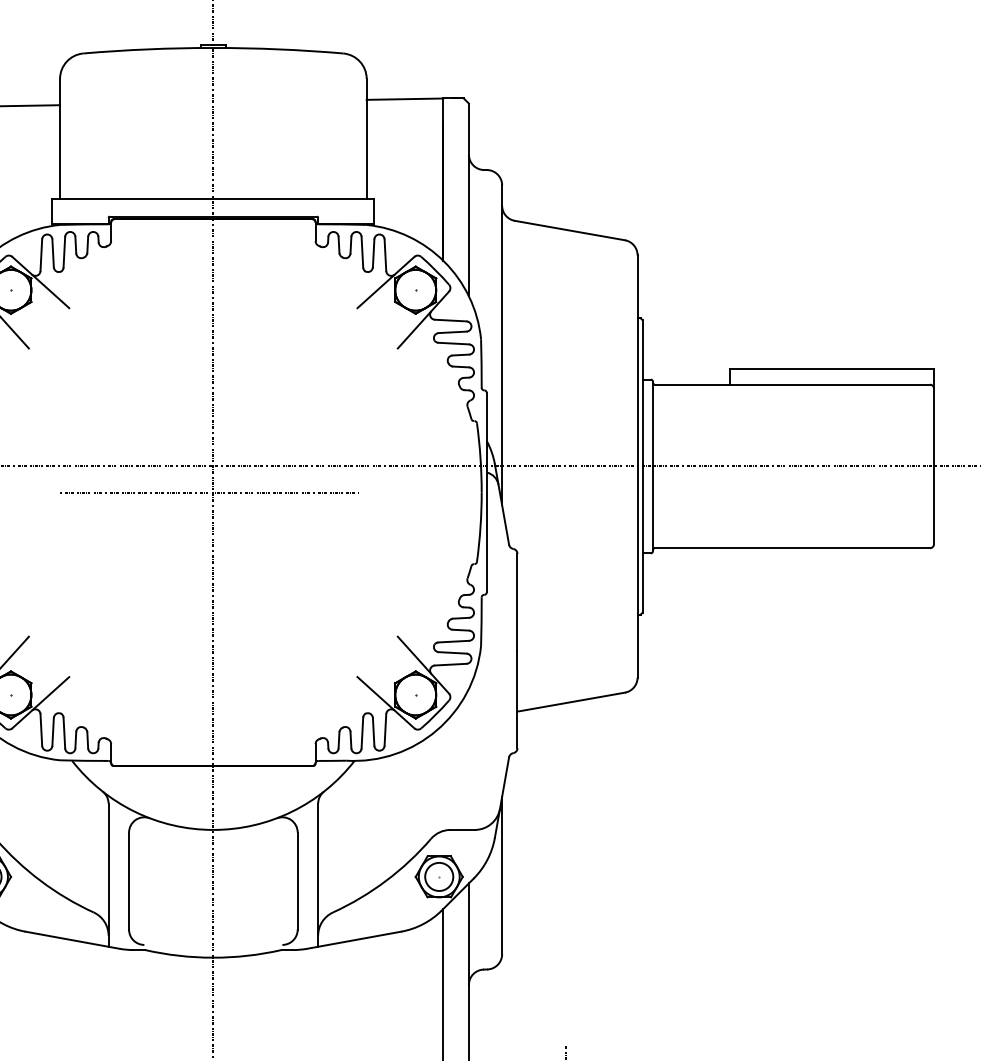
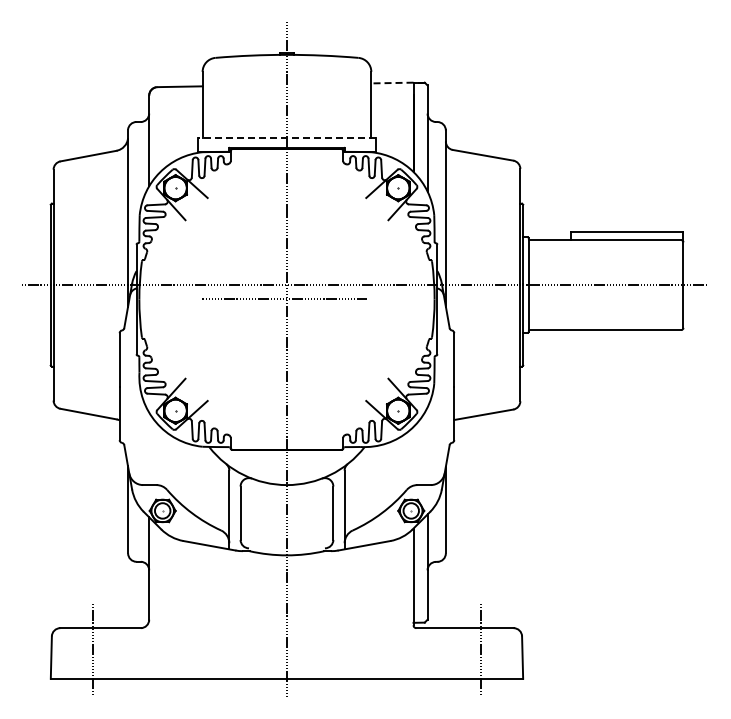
line: (403, 100) -> (391, 83), solid -> dashed
line: (212, 198) -> (286, 137), solid -> dashed

